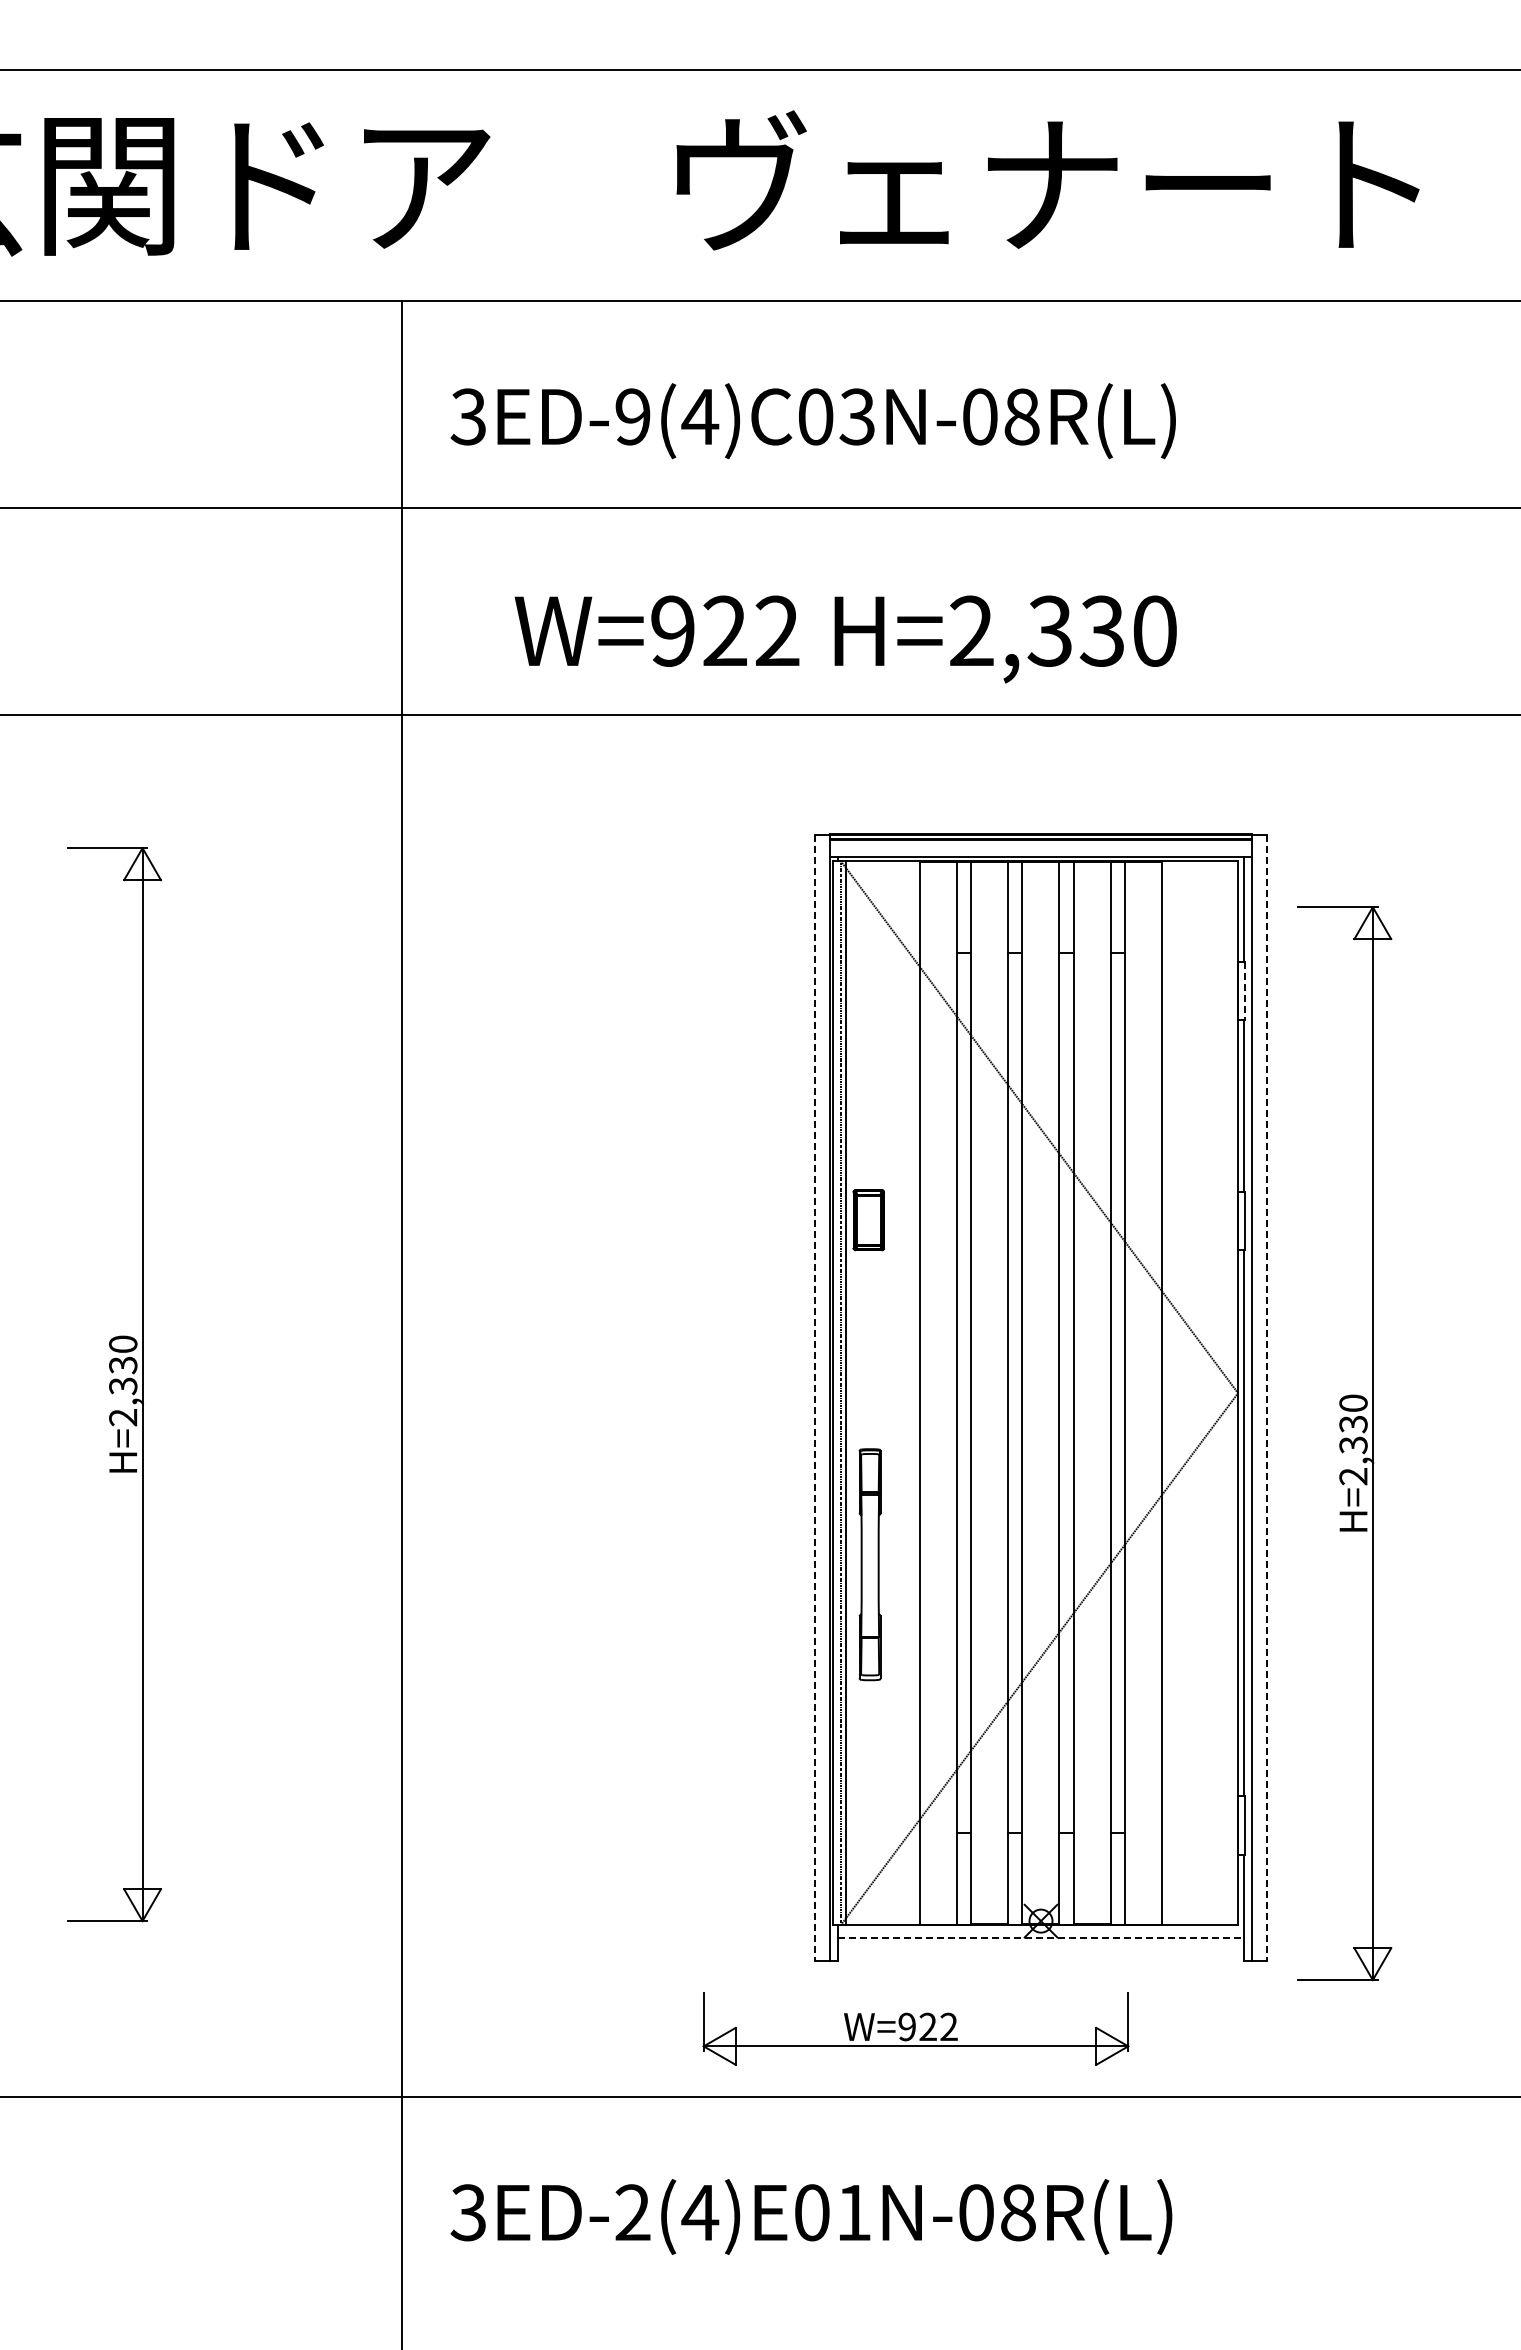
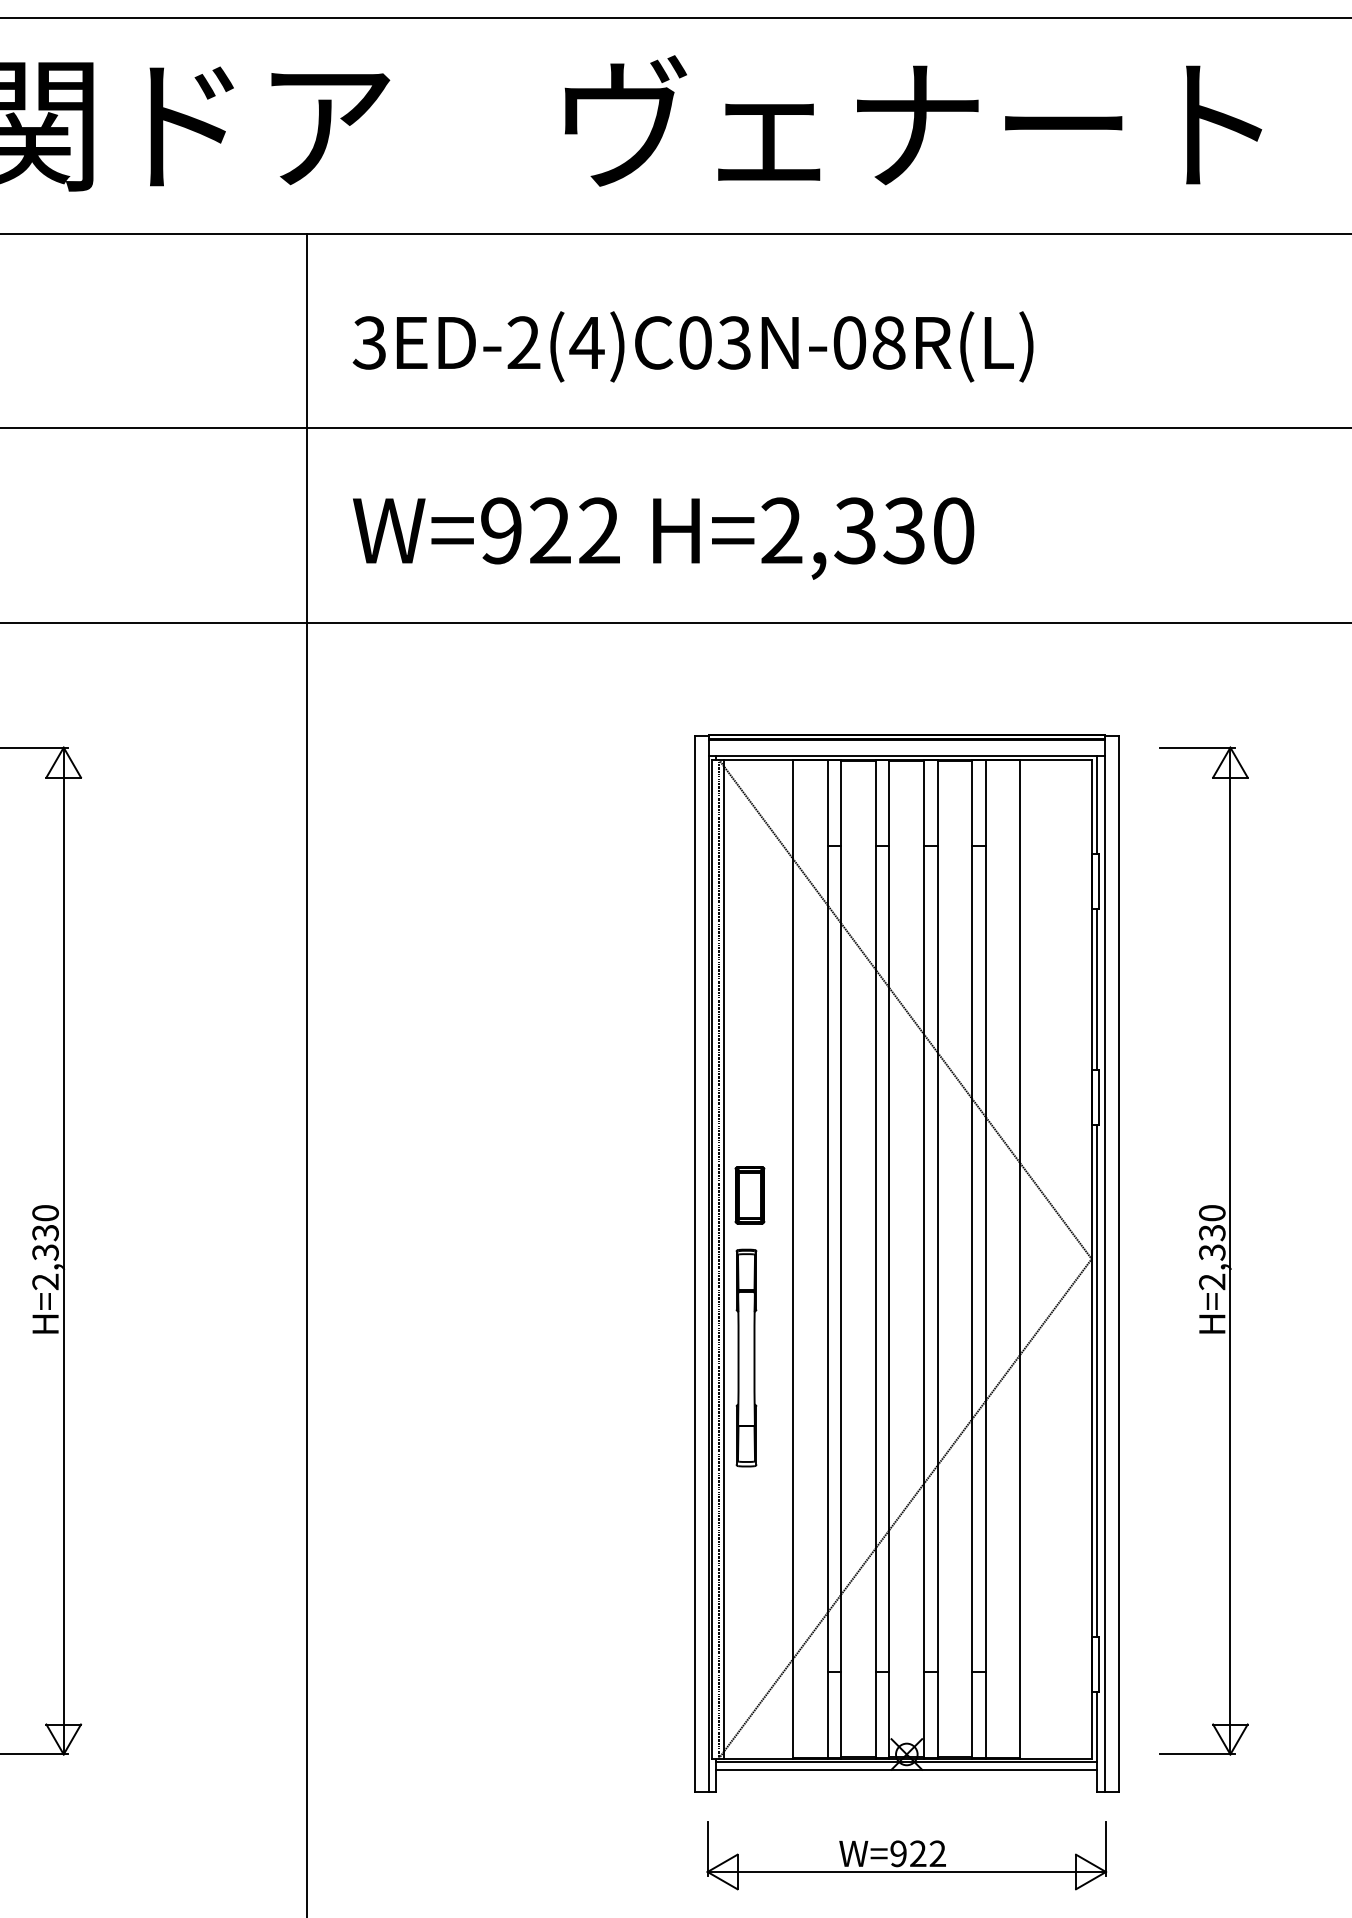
text: (632, 416) -> (523, 342), 3ED-9(4)C03N-08R(L) -> 3ED-2(4)C03N-08R(L)
text: (845, 639) -> (663, 538), moved
line: (1245, 991) -> (1098, 882), dashed -> solid
part: (868, 1220) -> (749, 1195), moved
line: (814, 1398) -> (694, 1264), dashed -> solid
line: (1267, 1398) -> (1119, 1264), dashed -> solid
part: (1344, 1443) -> (1203, 1250), moved
part: (869, 1564) -> (745, 1357), moved
line: (1040, 1929) -> (906, 1762), added
line: (1041, 1938) -> (907, 1770), dashed -> solid
part: (915, 2028) -> (906, 1855), moved

